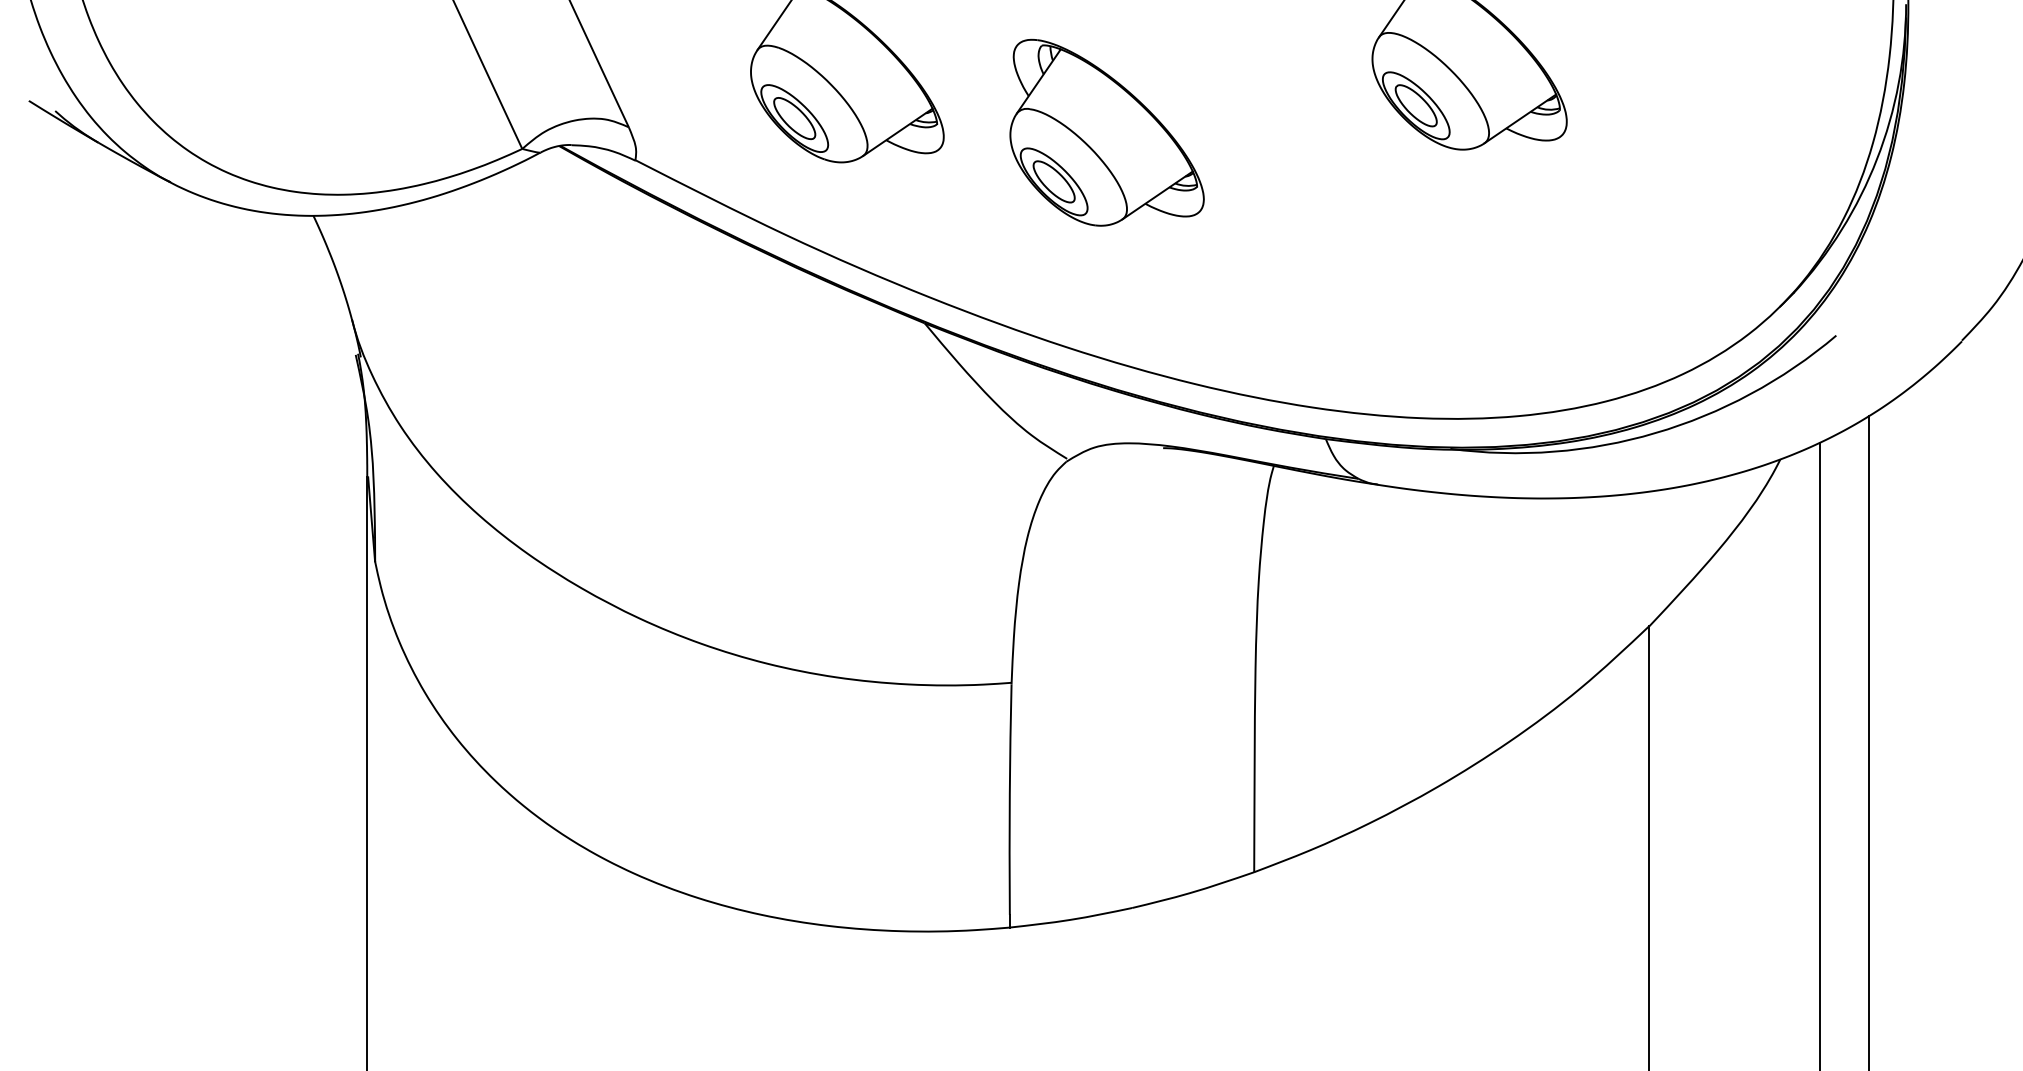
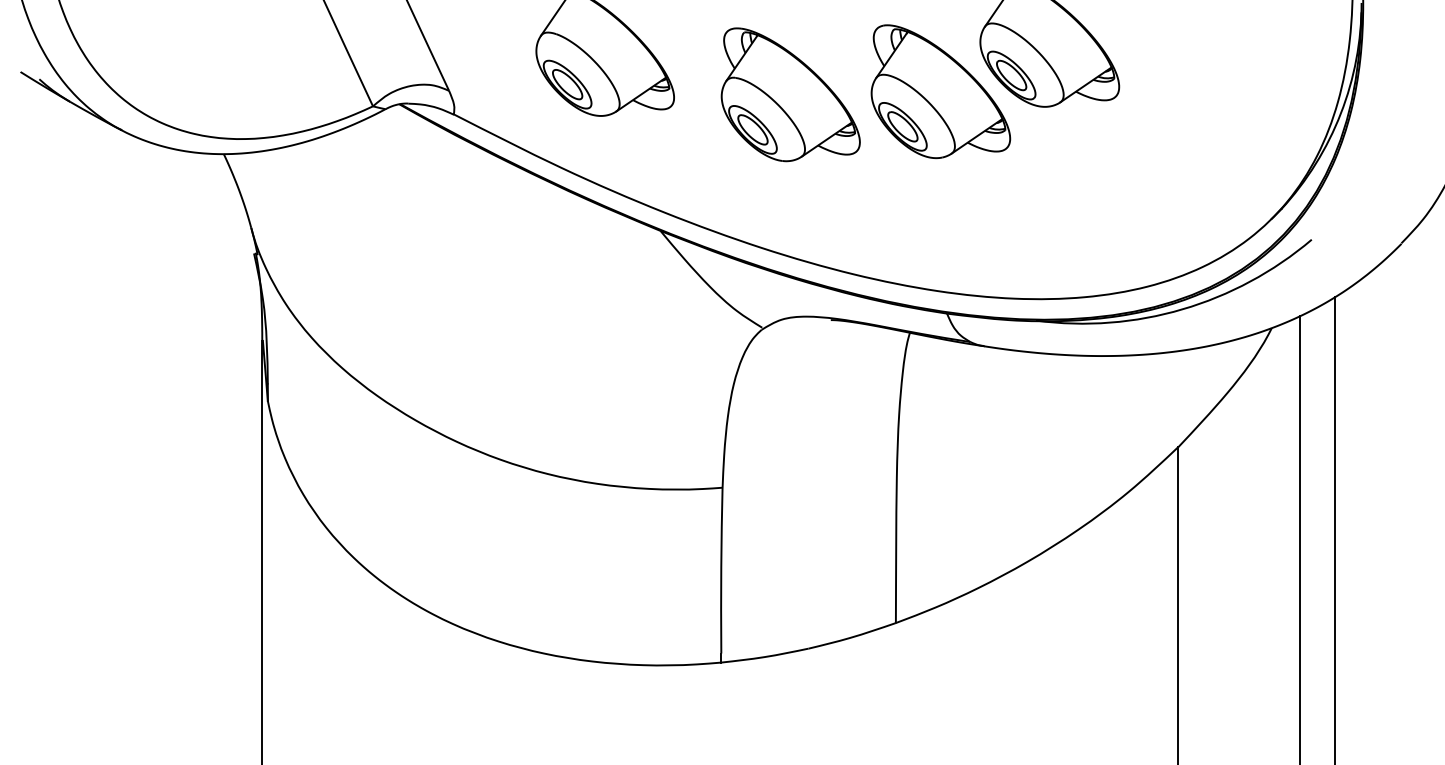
part: (1316, 128) -> (940, 91), added

